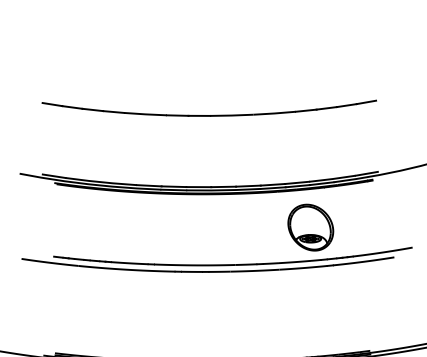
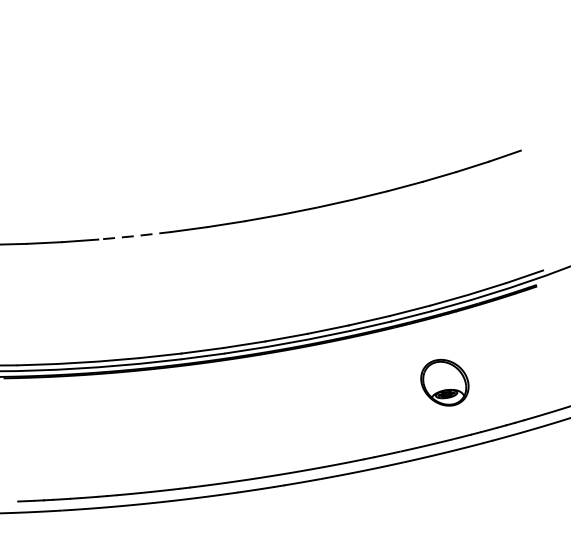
line: (145, 114) -> (134, 236), solid -> dashed
part: (310, 227) -> (444, 382), size x0.6

